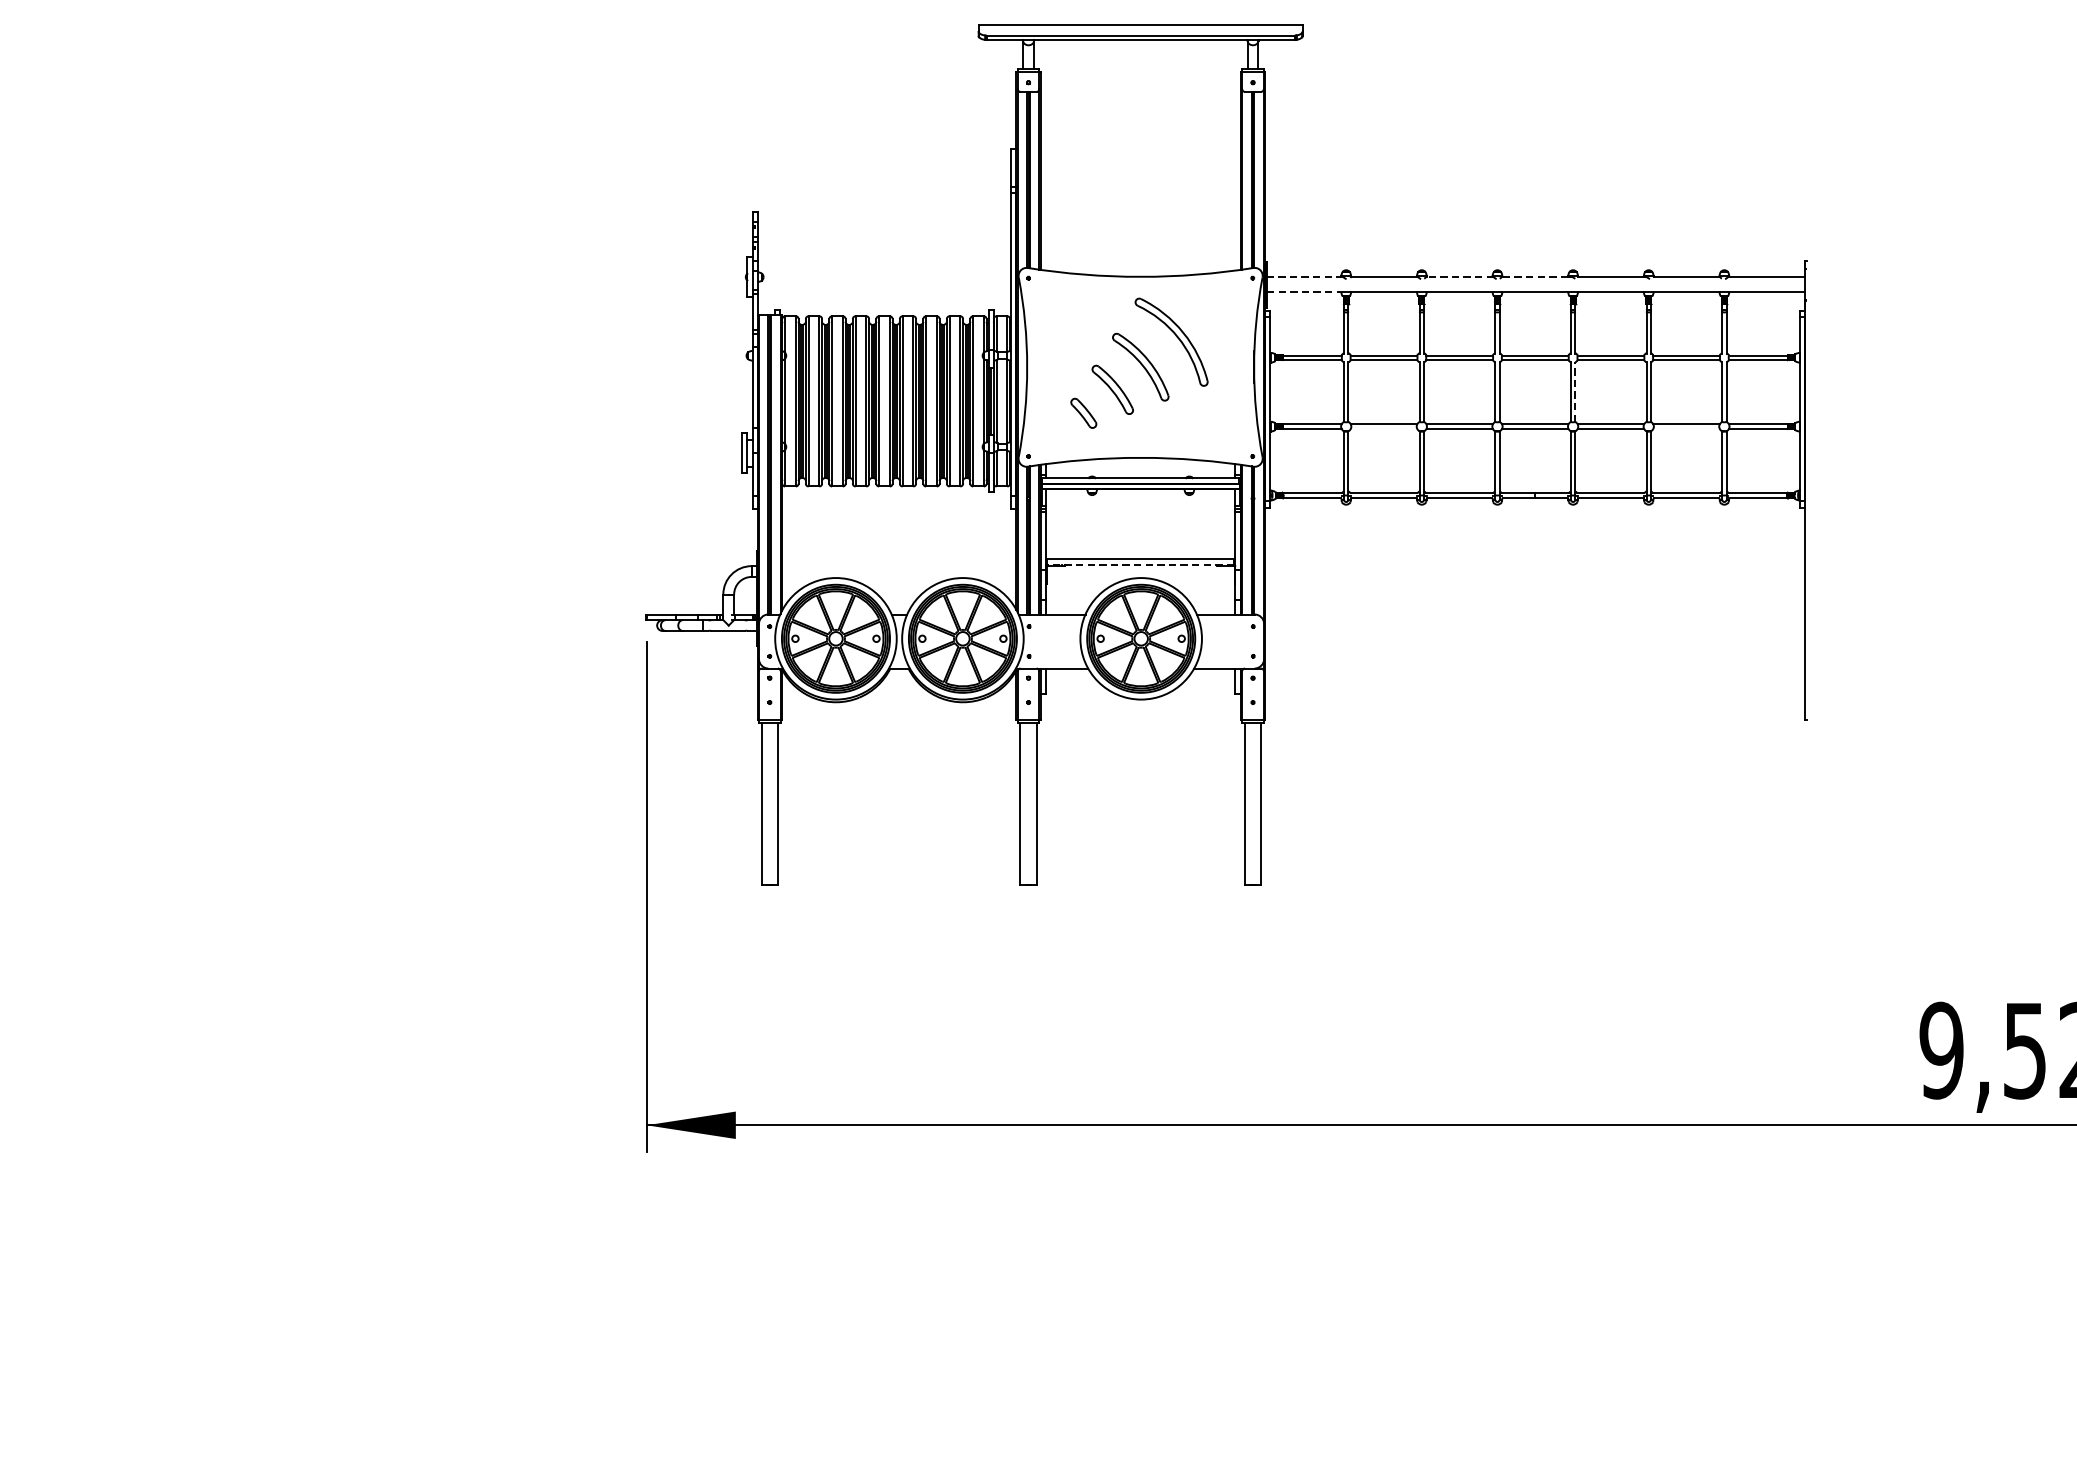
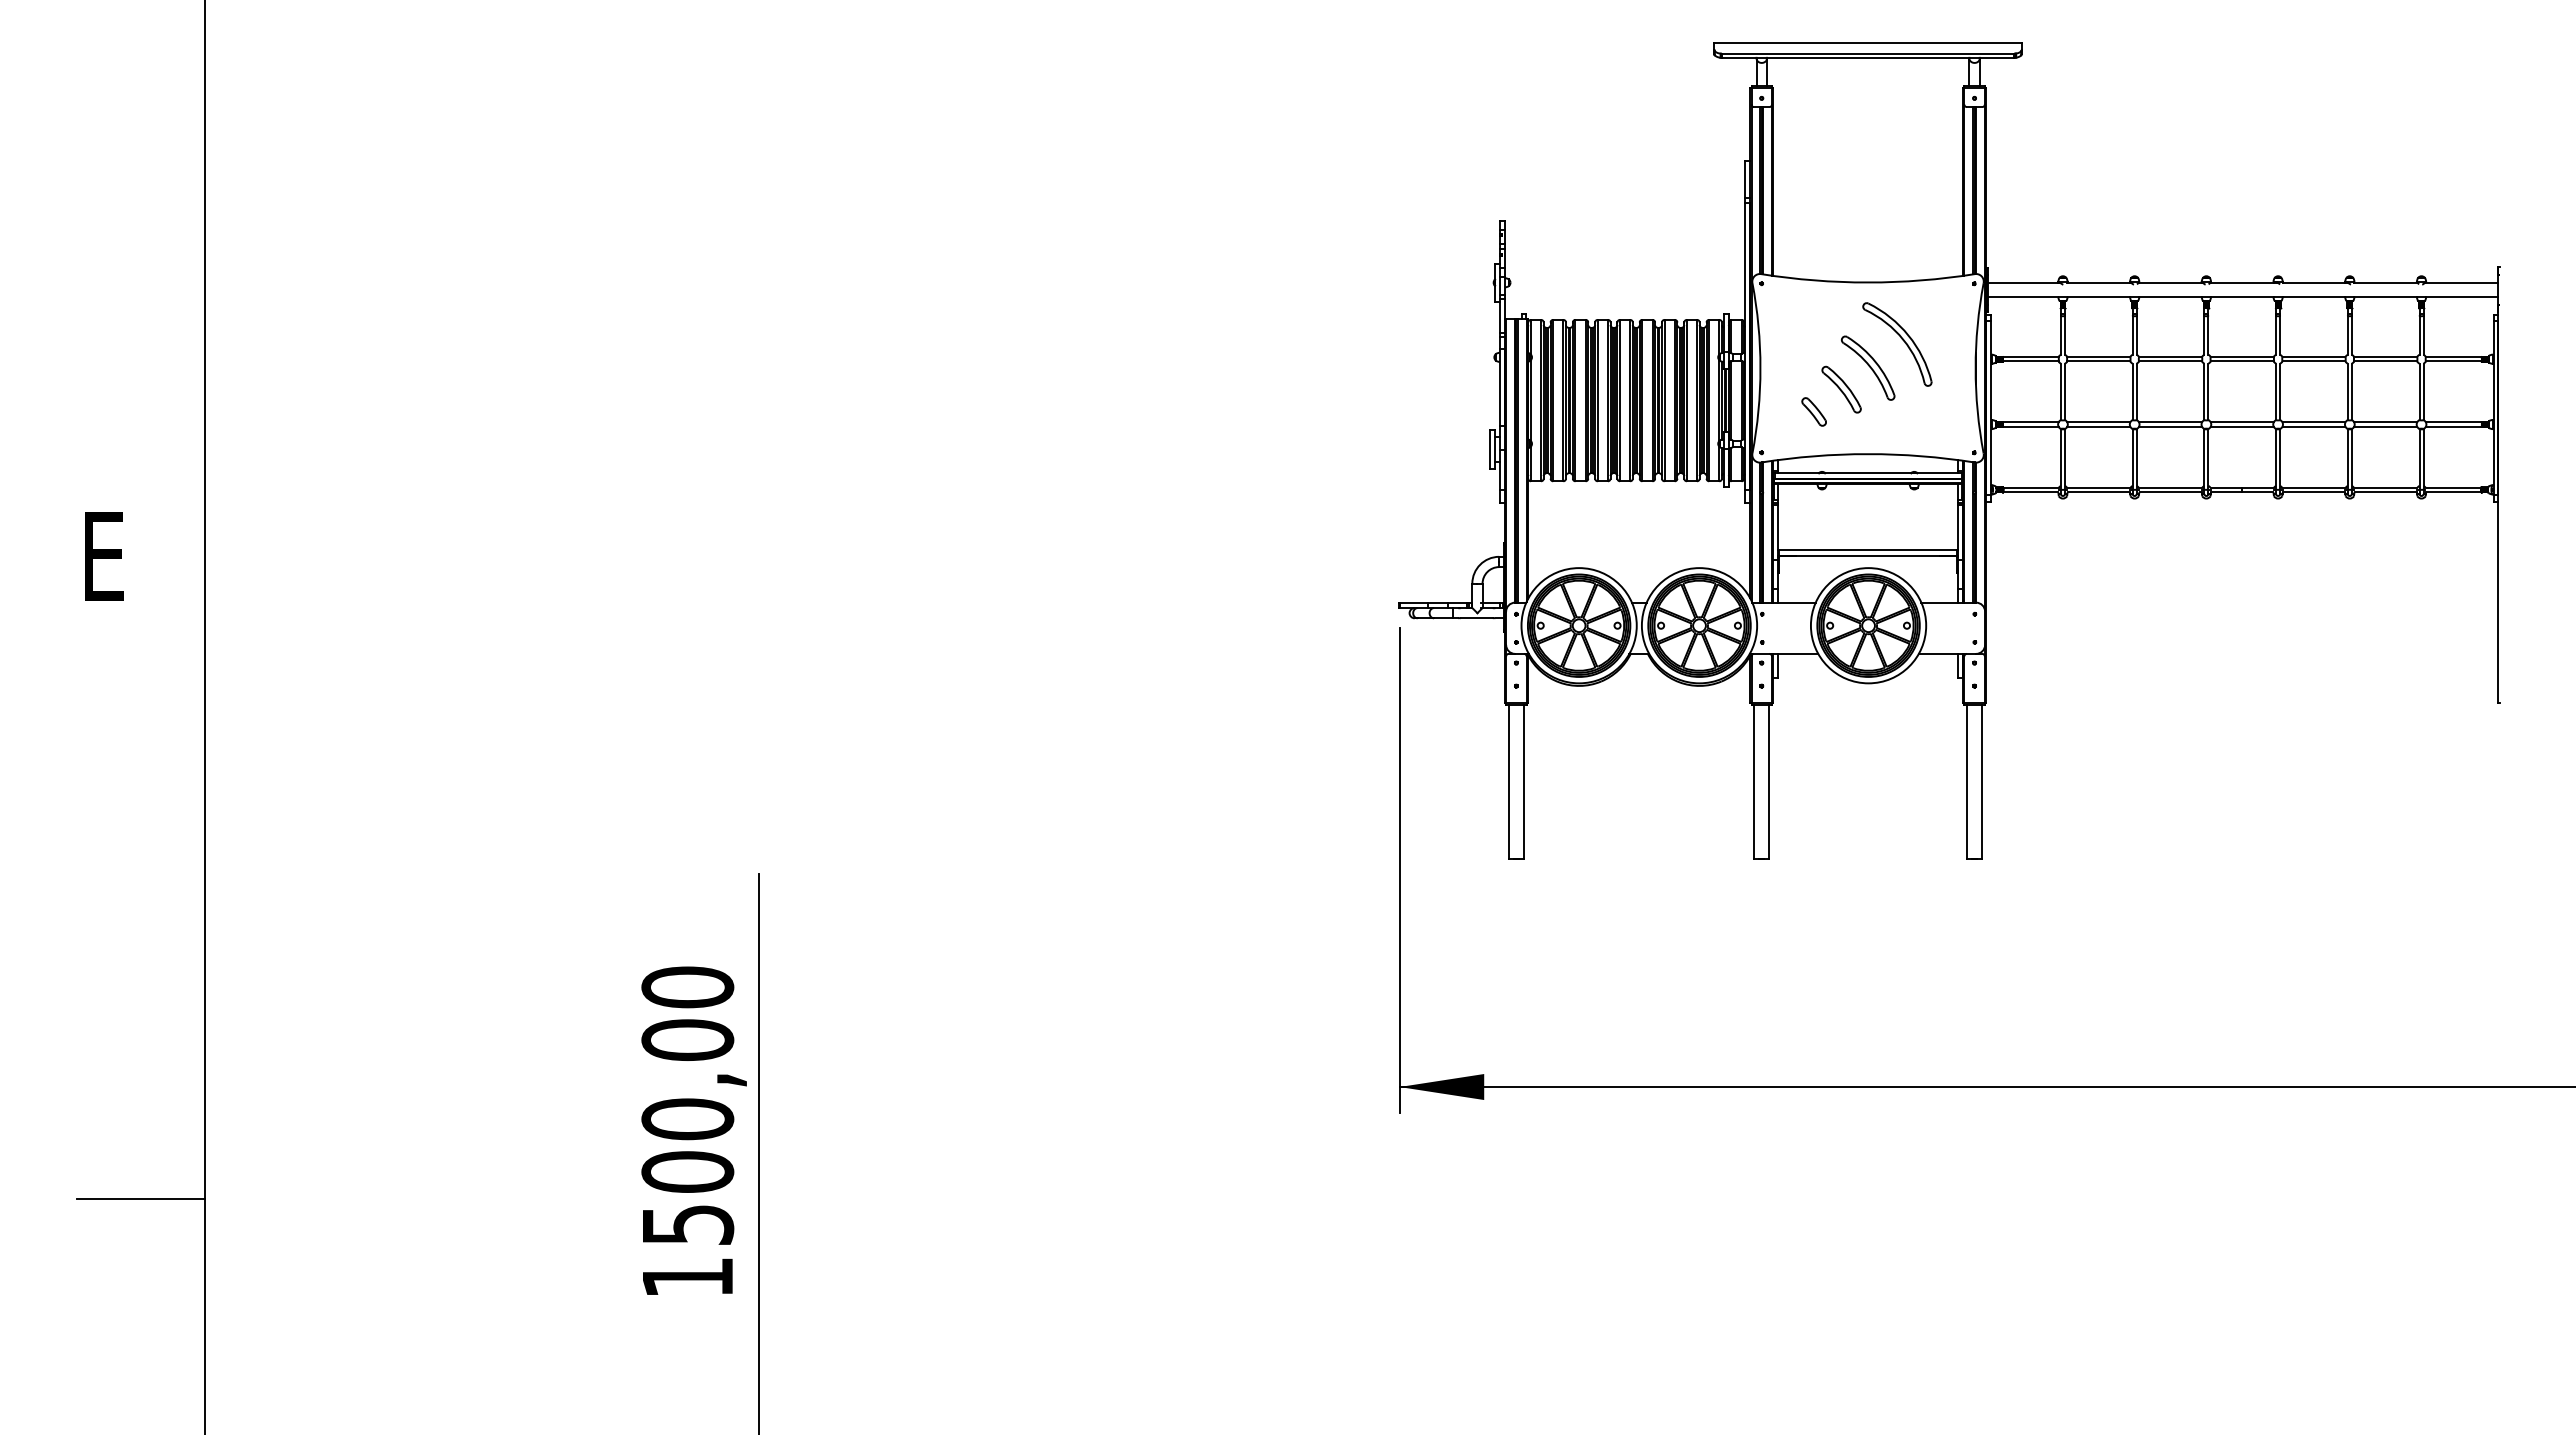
line: (1304, 277) -> (2023, 283), dashed -> solid
line: (1459, 277) -> (2170, 283), dashed -> solid
line: (1534, 277) -> (2241, 283), dashed -> solid
line: (1304, 291) -> (2023, 296), dashed -> solid
line: (1575, 391) -> (2280, 391), dashed -> solid
line: (1383, 428) -> (2098, 426), added
line: (1686, 428) -> (2385, 426), added
line: (1141, 564) -> (1868, 555), dashed -> solid

